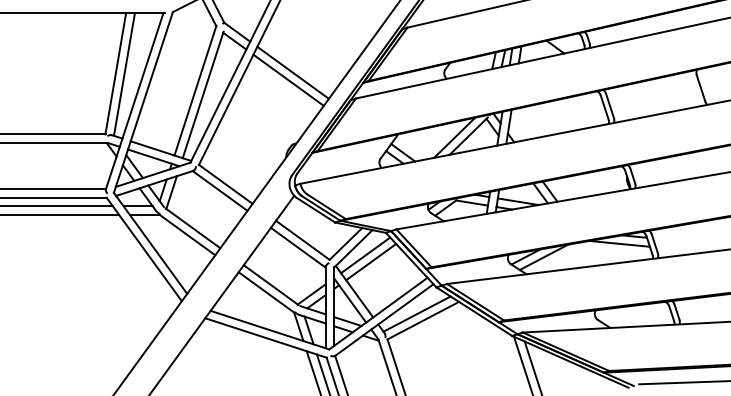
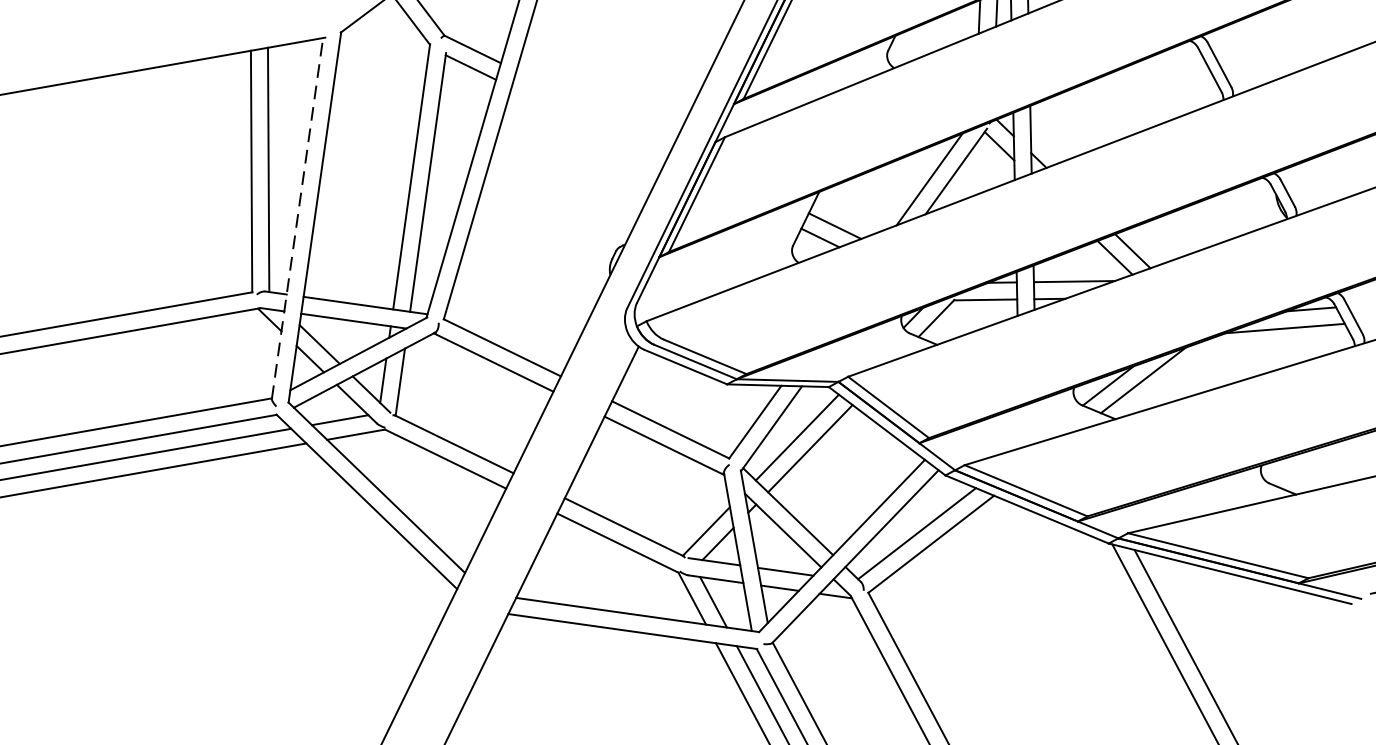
line: (292, 72) -> (593, 108), removed
line: (288, 79) -> (587, 123), removed
line: (134, 101) -> (297, 218), solid -> dashed

